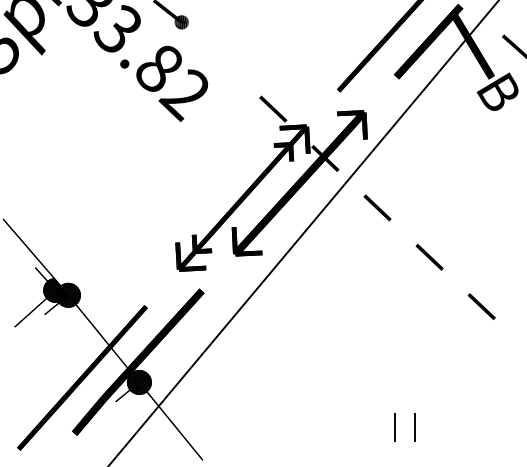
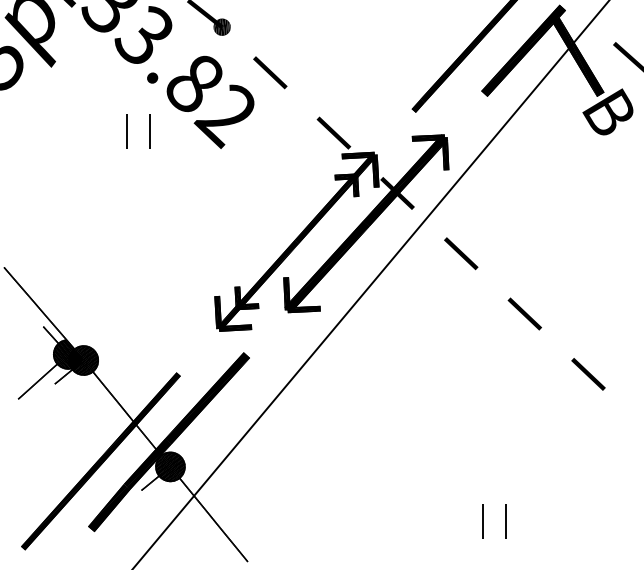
line: (221, 59) -> (270, 72), added
part: (104, 107) -> (127, 131), added

